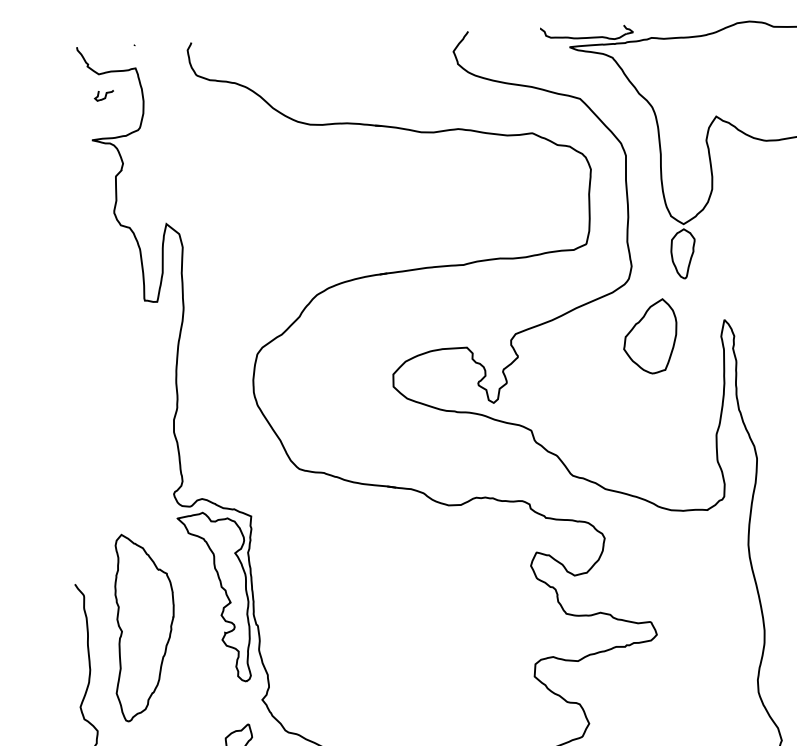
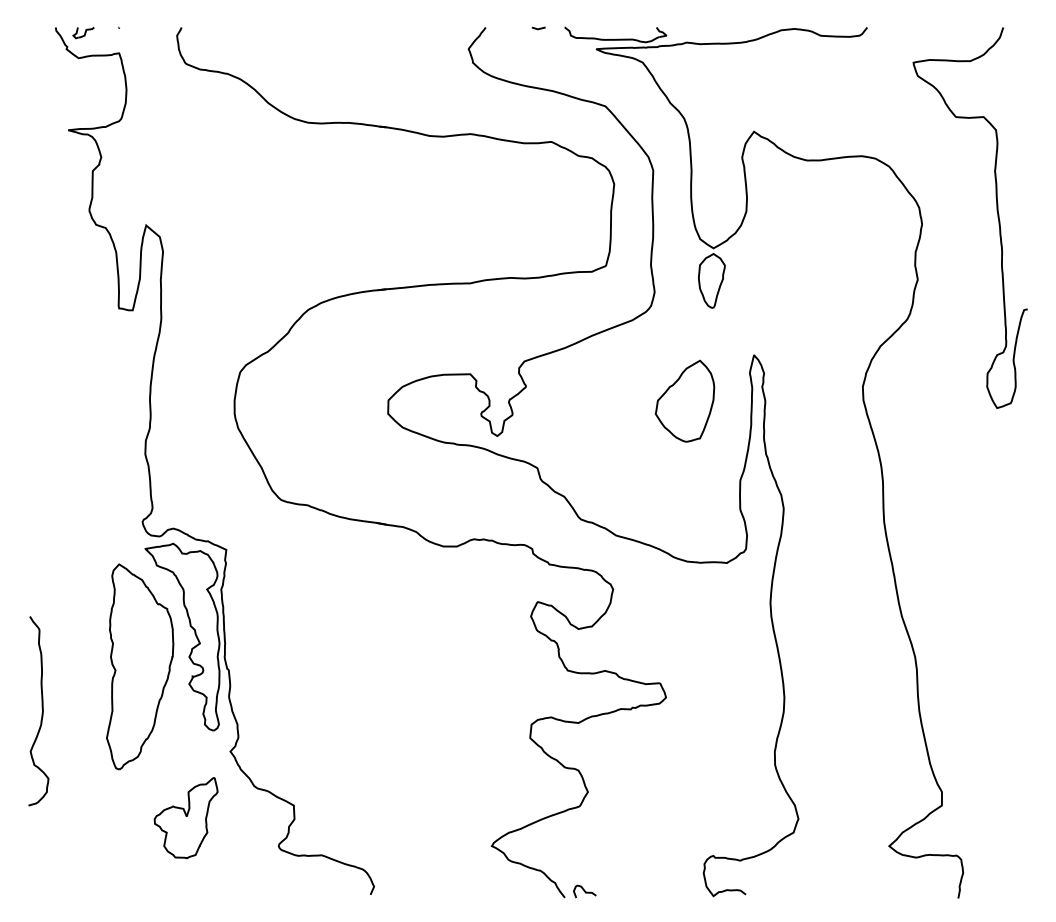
line: (516, 30) -> (538, 28), added
part: (104, 96) -> (83, 33), moved
part: (649, 335) -> (684, 400), moved
part: (144, 627) -> (140, 666), moved

